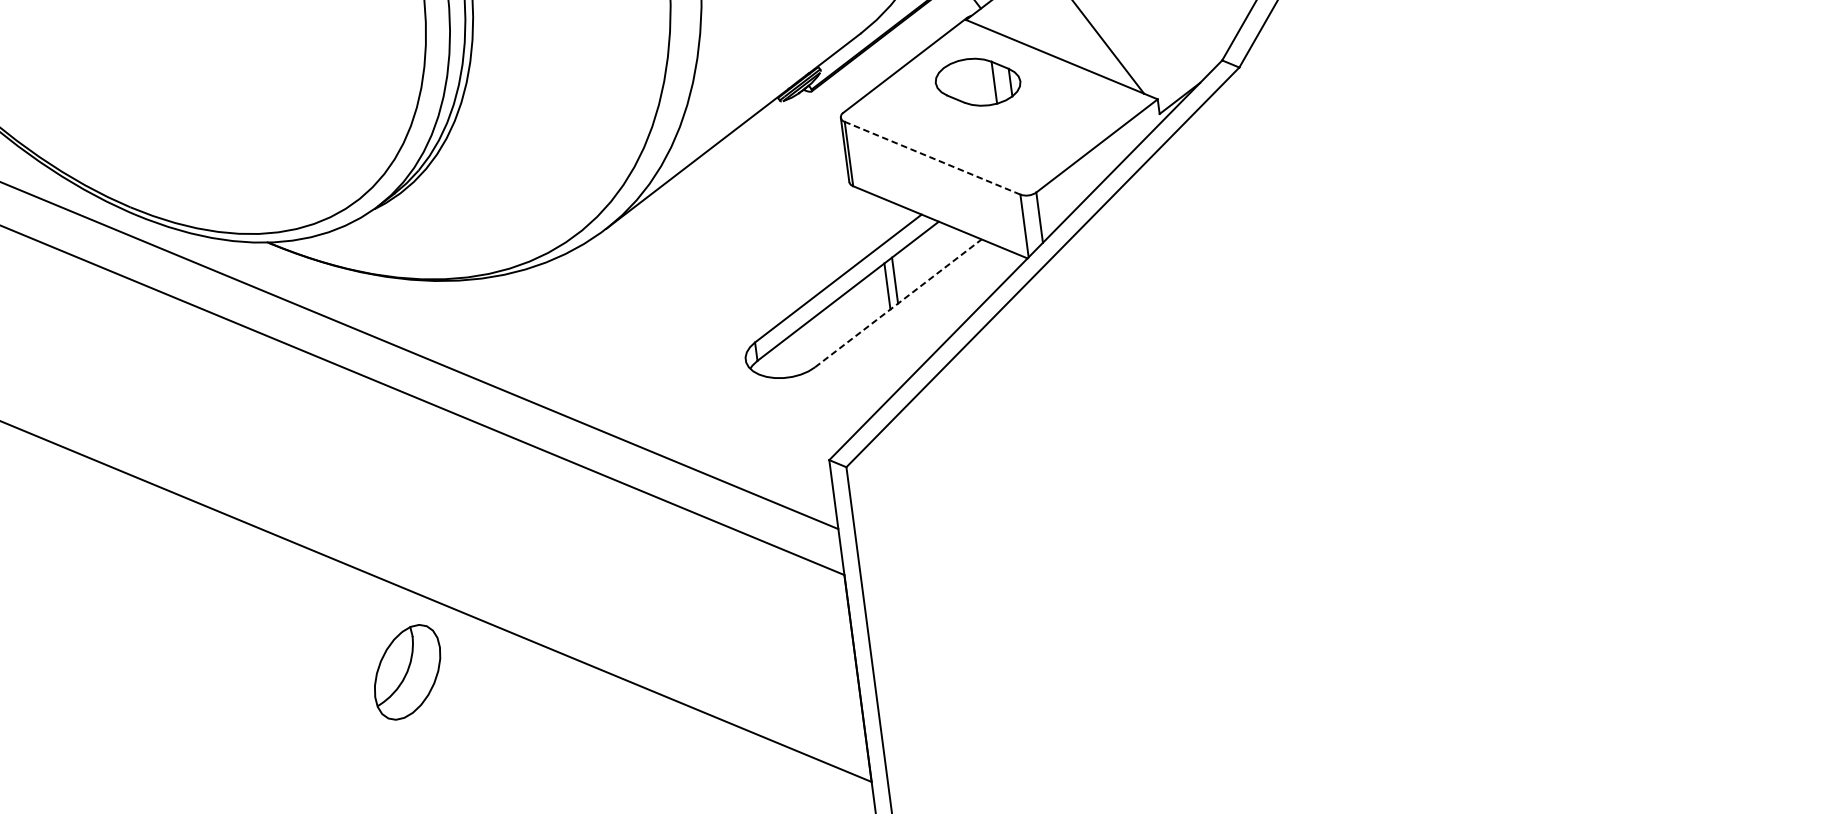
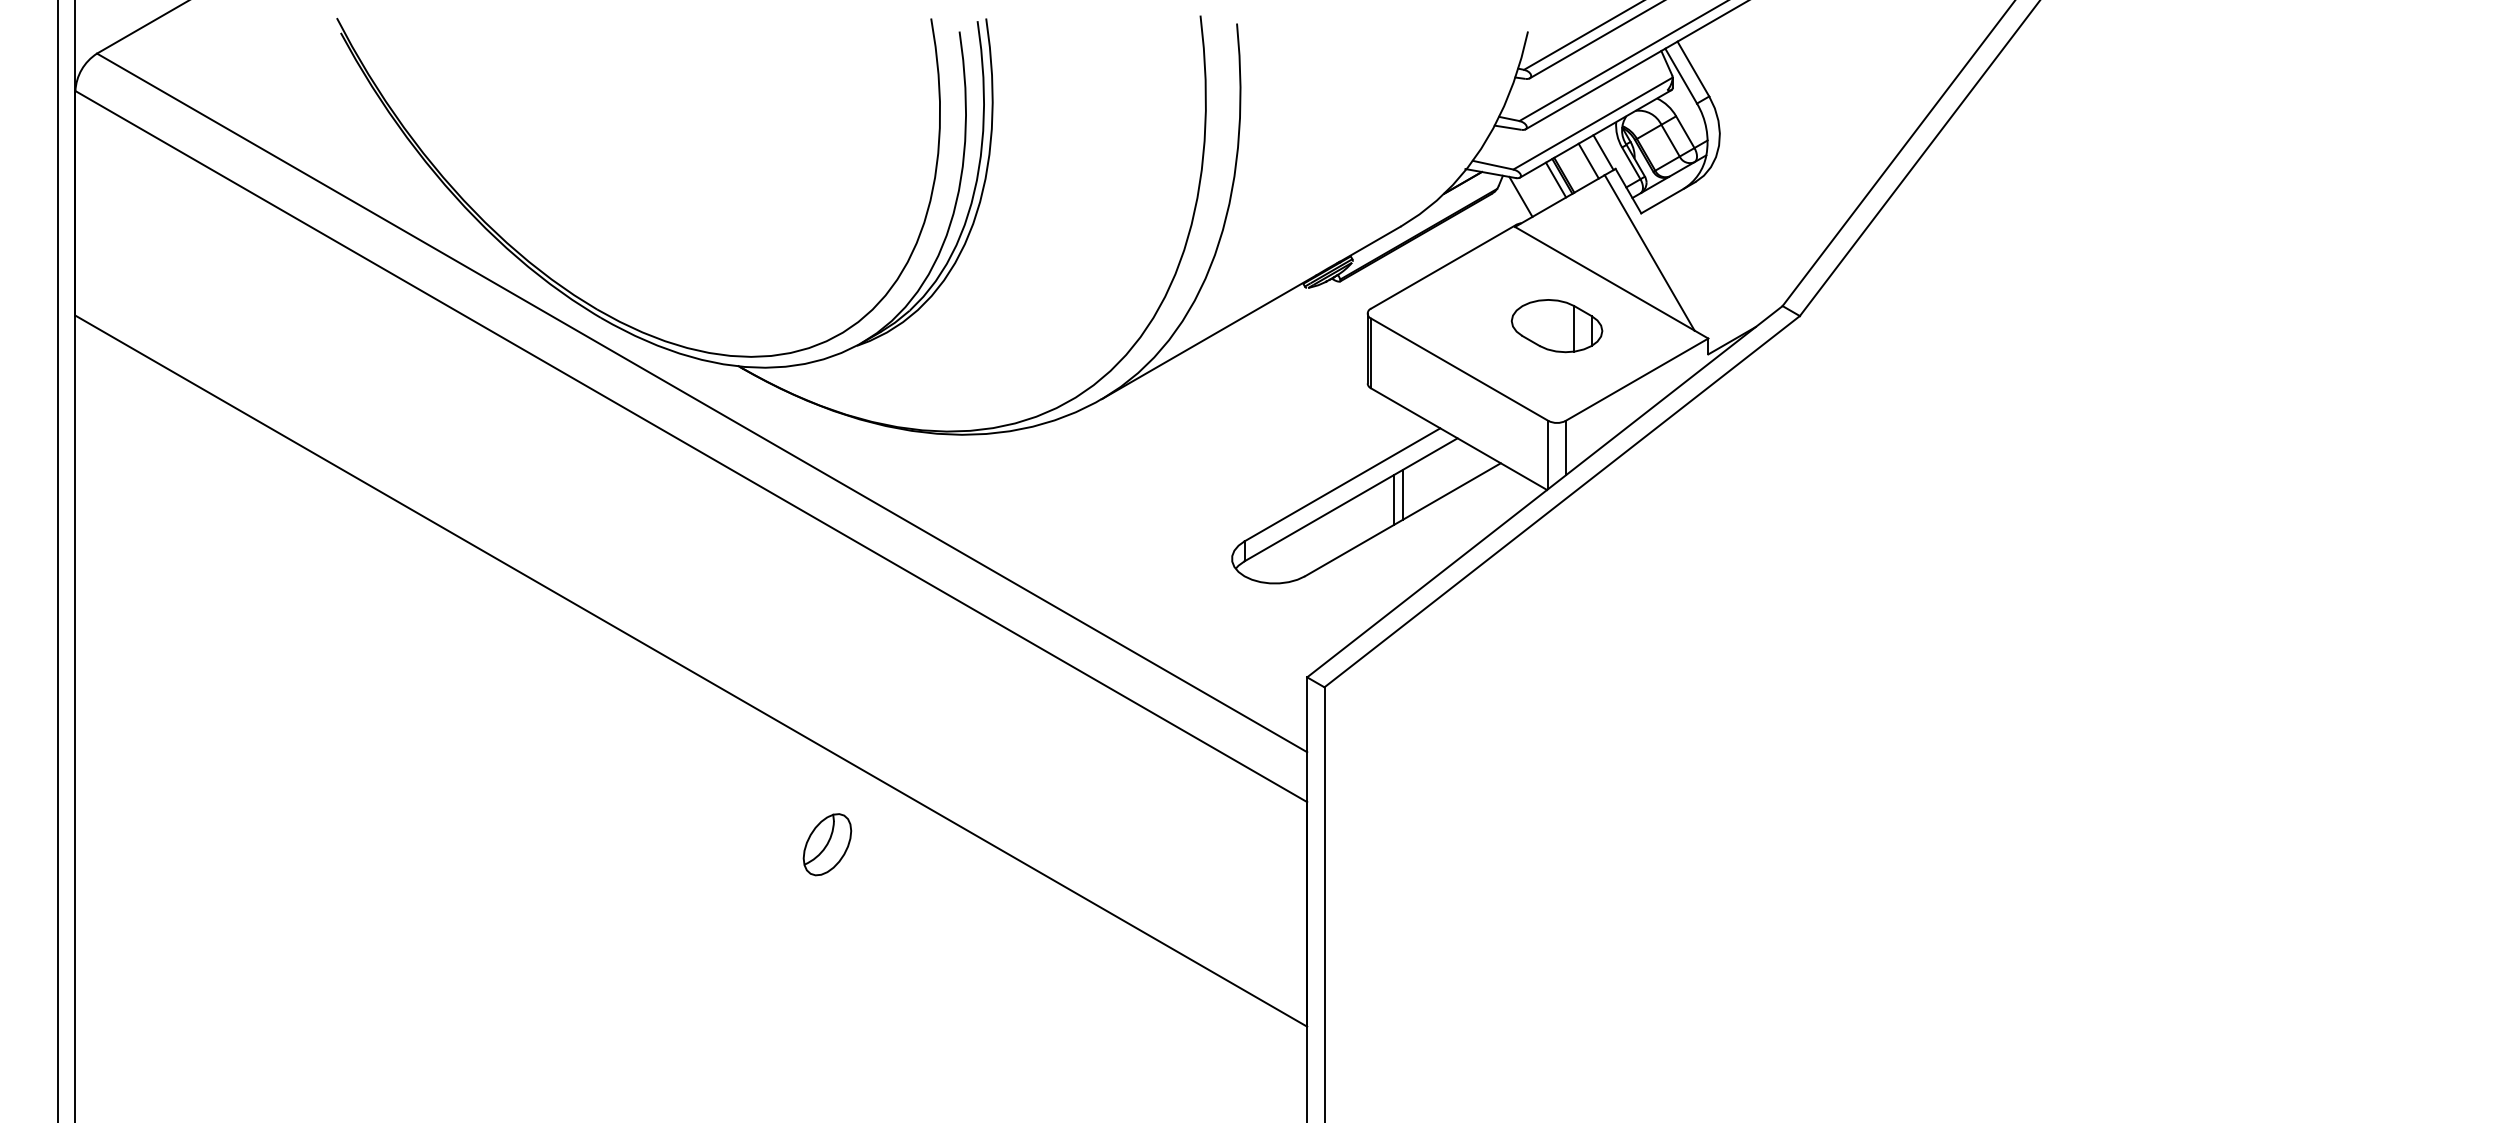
part: (977, 82) -> (1556, 326), moved
line: (932, 158) -> (1459, 369), dashed -> solid
line: (898, 303) -> (1403, 519), dashed -> solid
part: (407, 672) -> (827, 844), size x0.62

